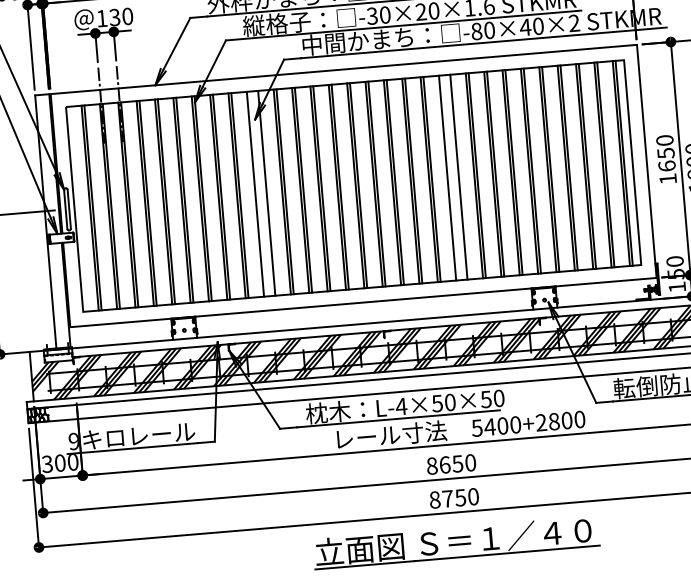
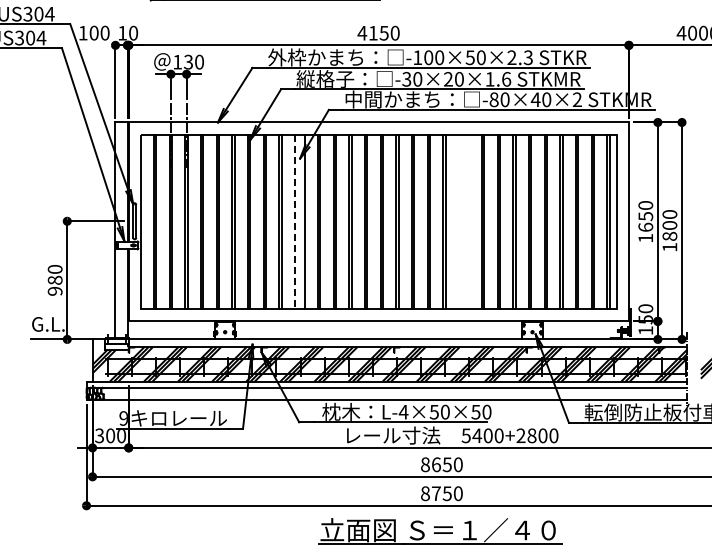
line: (458, 176) -> (468, 221), removed
line: (446, 177) -> (458, 221), removed
line: (256, 194) -> (295, 222), solid -> dashed

